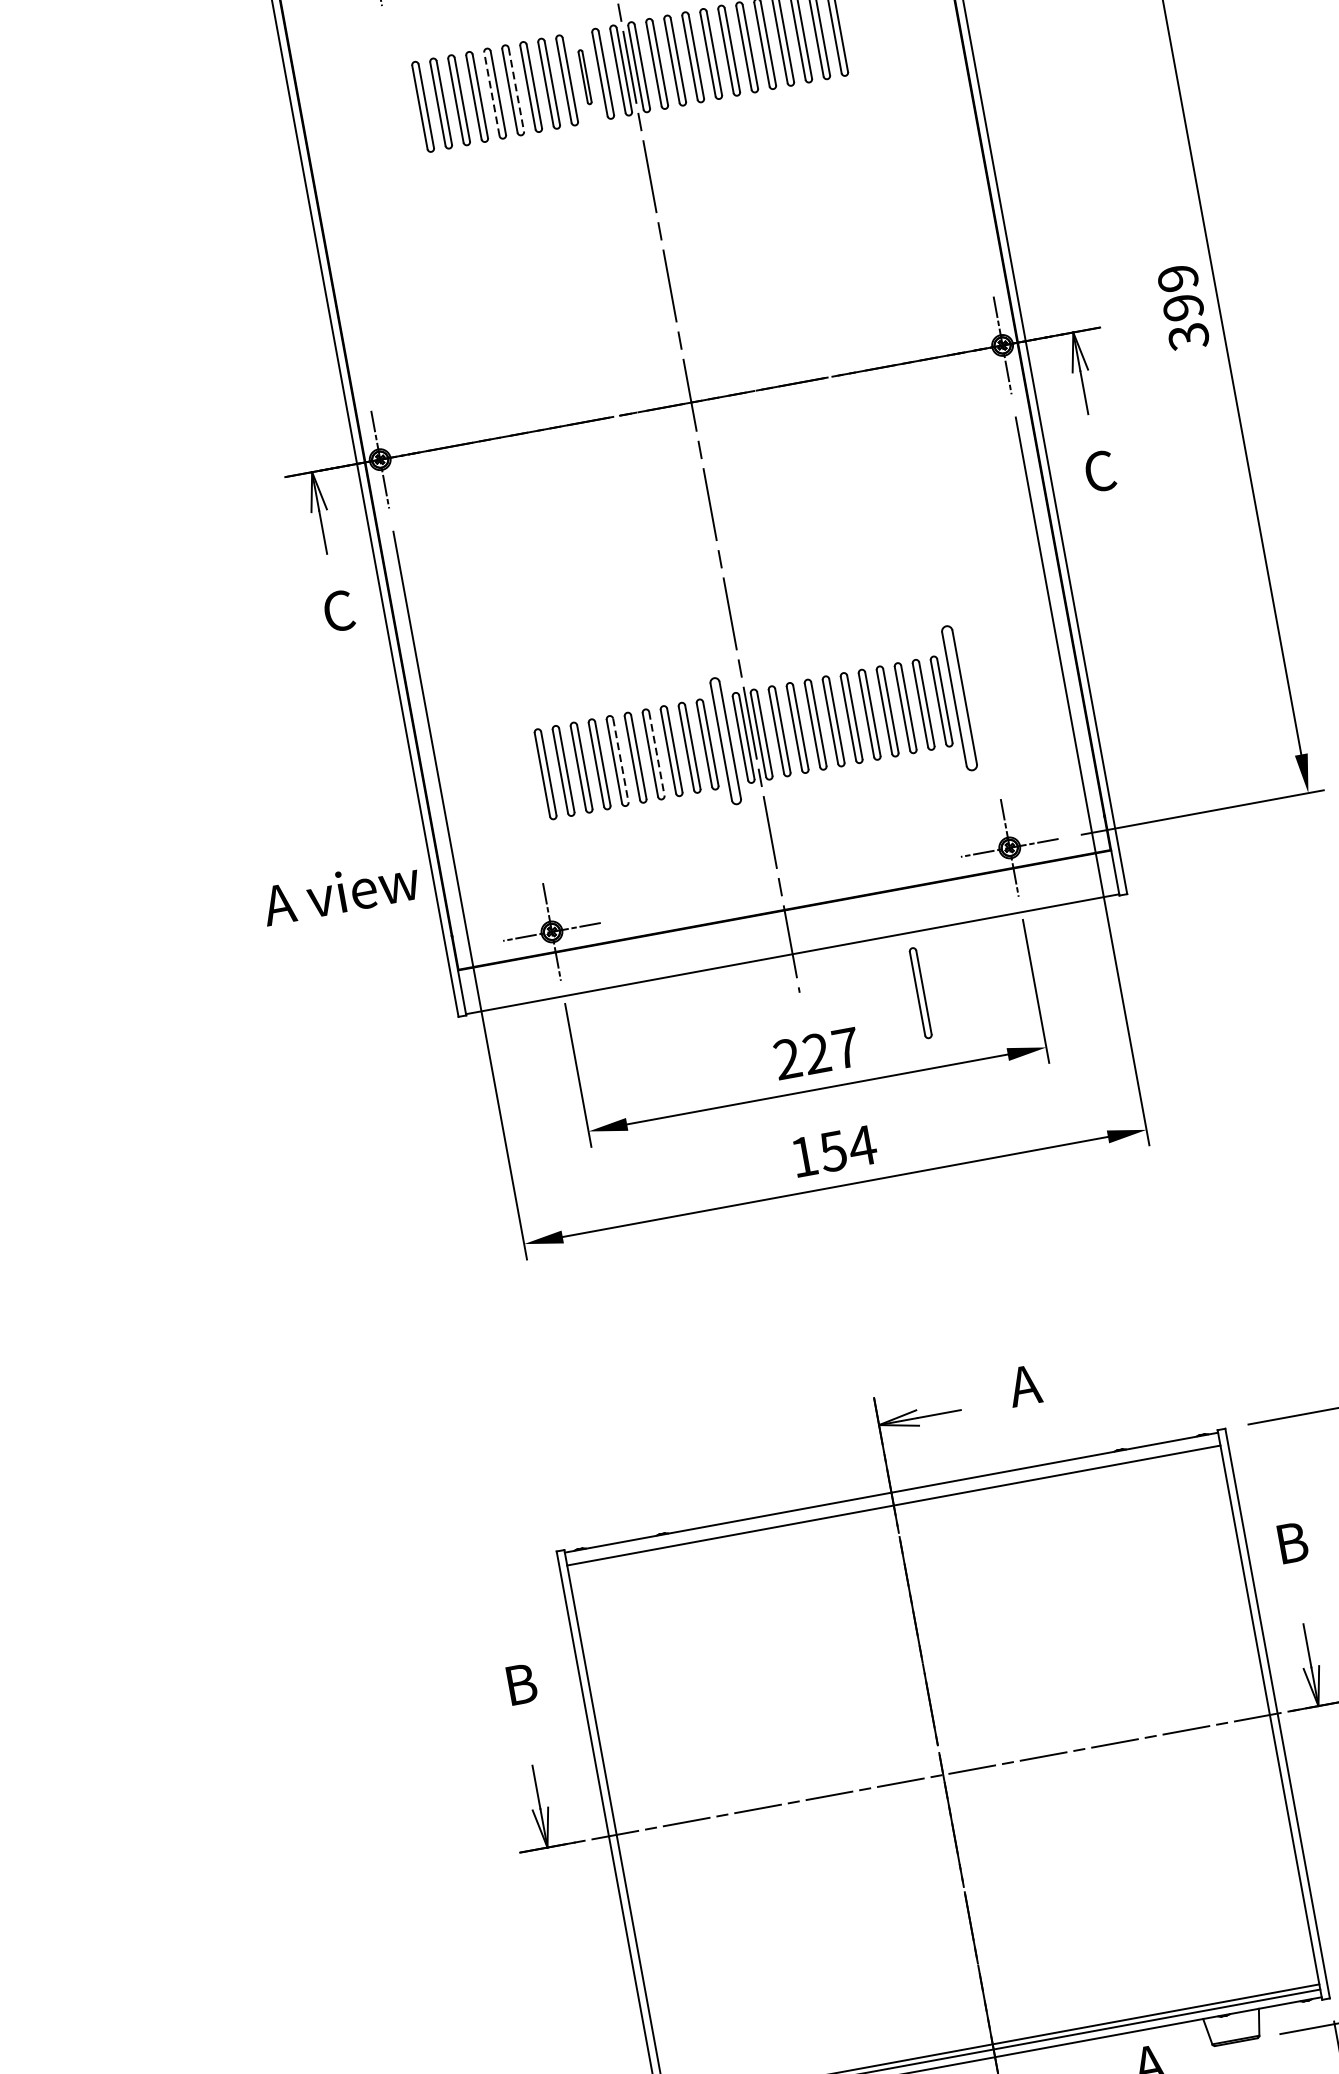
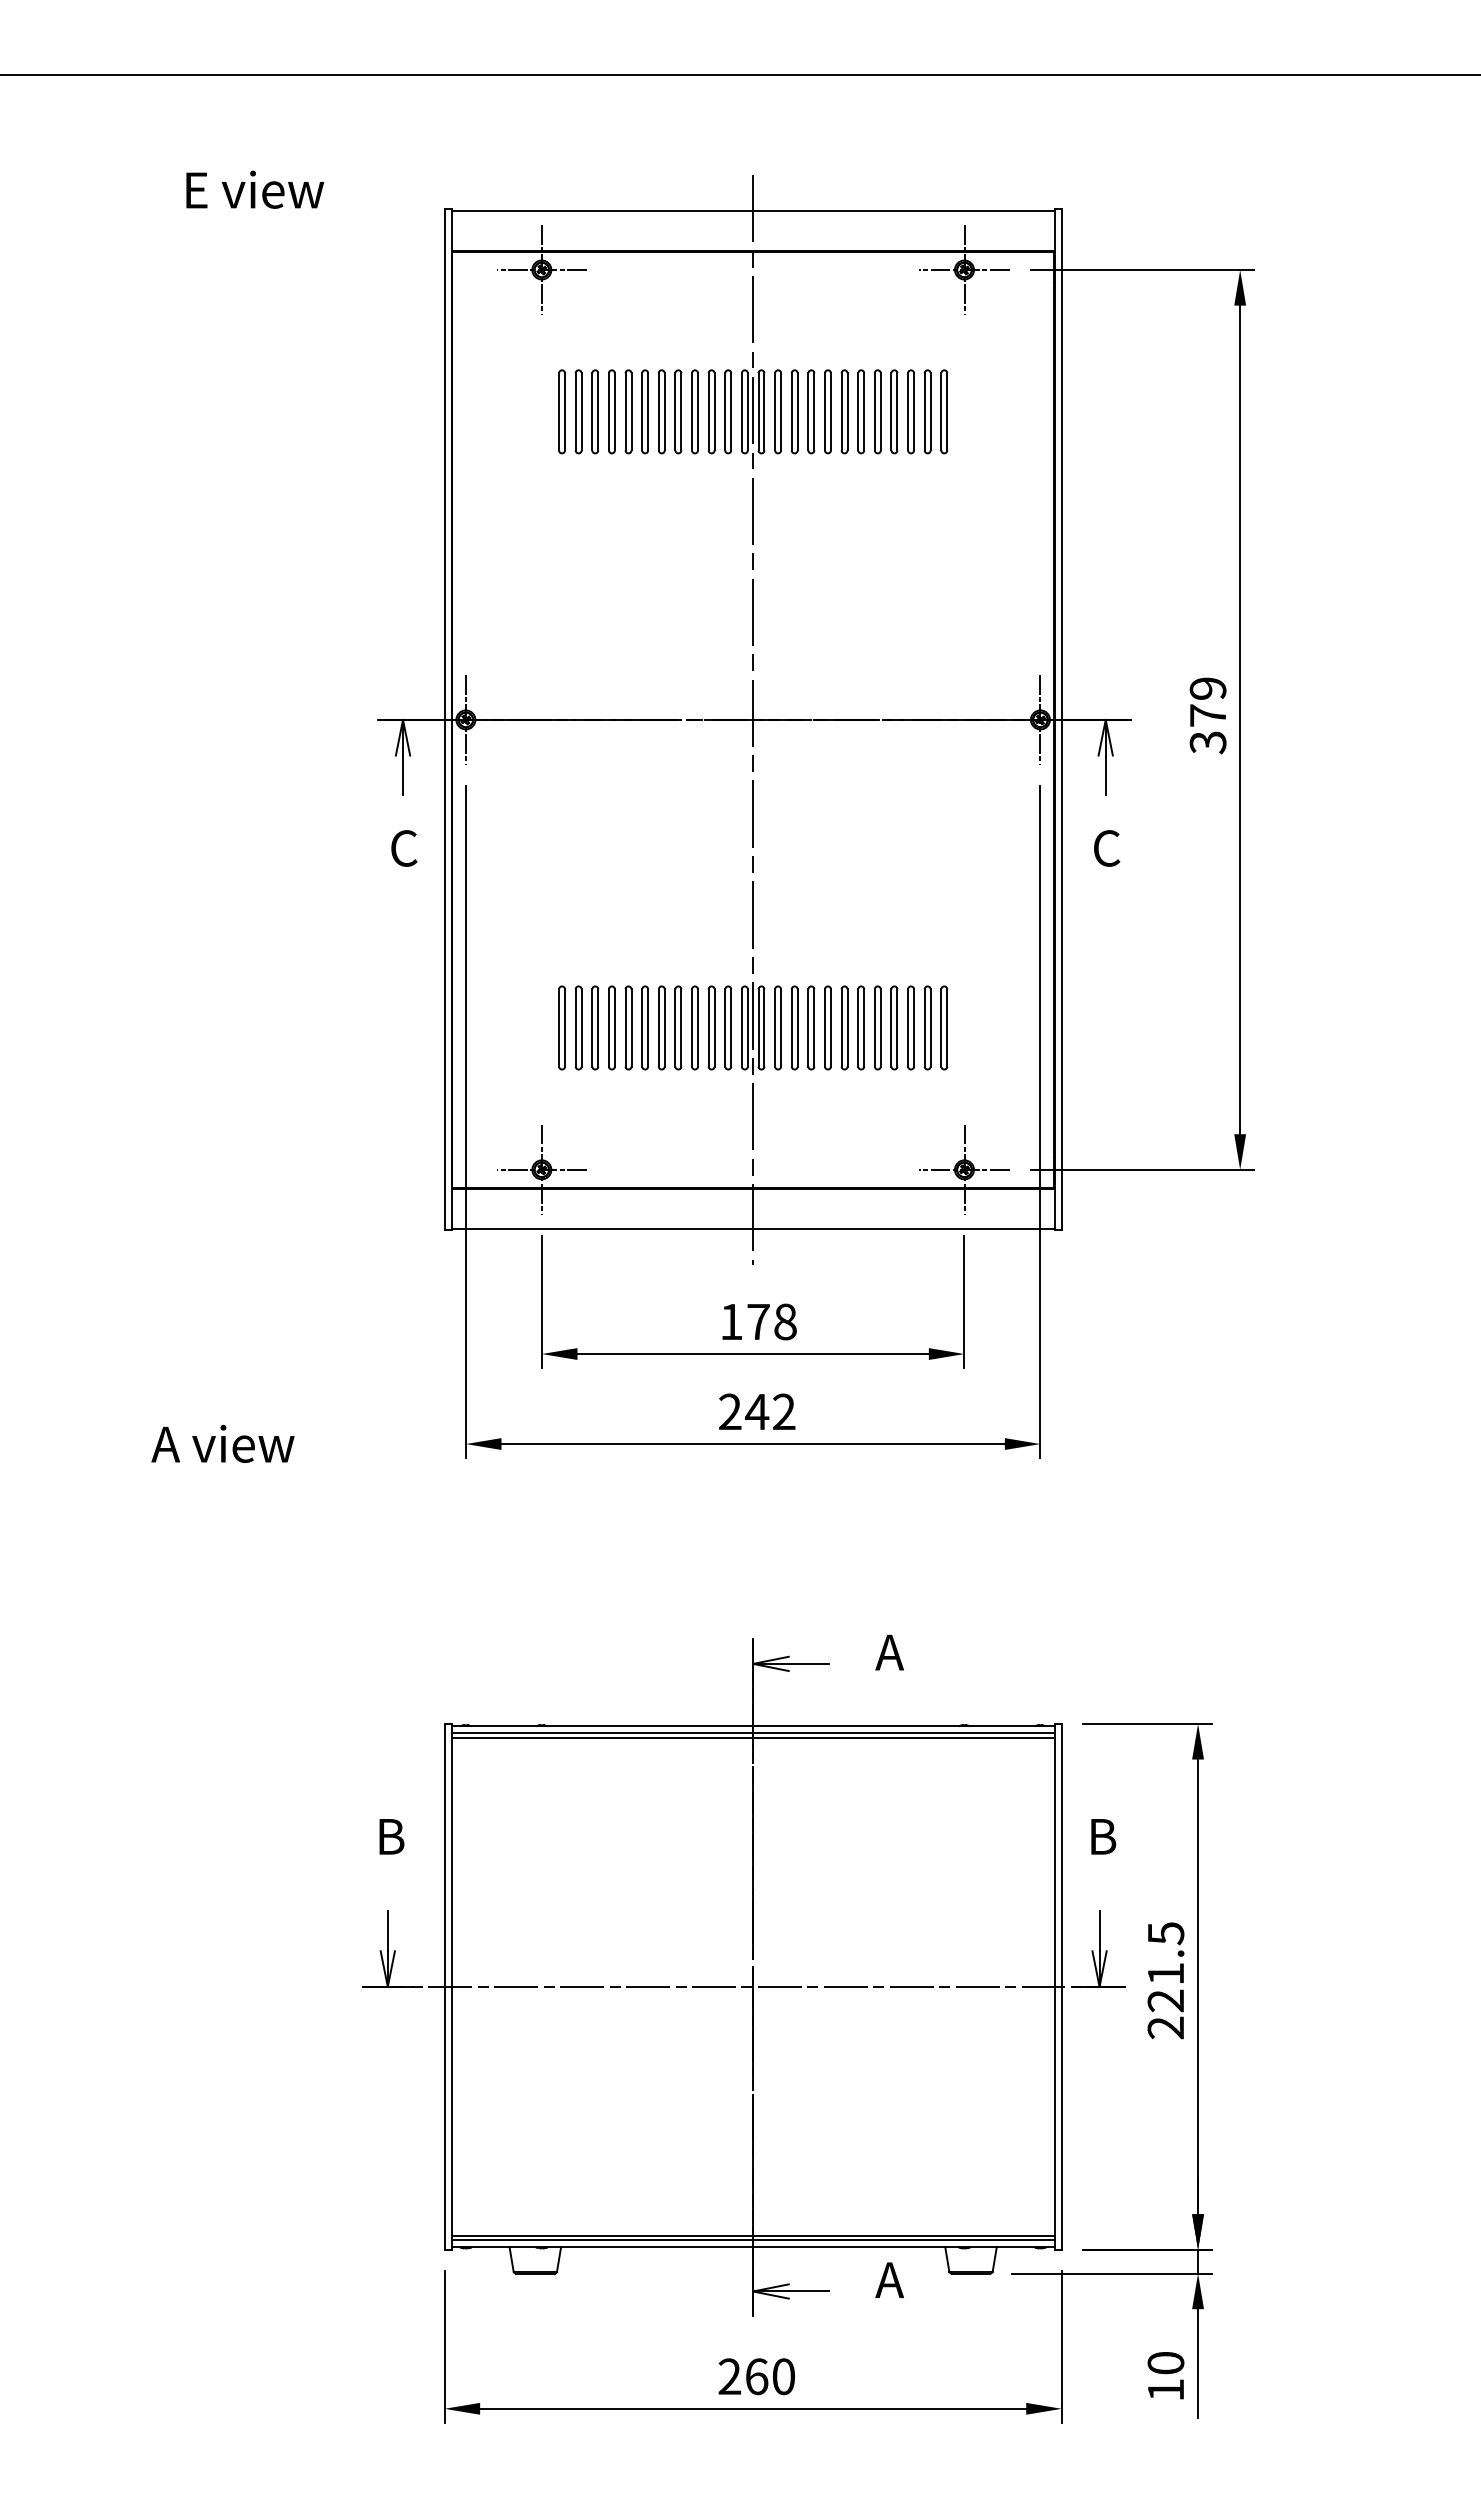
part: (584, 76) -> (711, 411), size x1.67
line: (516, 89) -> (648, 411), dashed -> solid
line: (491, 93) -> (625, 411), dashed -> solid
text: (1182, 307) -> (1207, 715), 399 -> 379
part: (959, 697) -> (944, 1027), size x0.62
part: (724, 740) -> (727, 1027), size x0.71
line: (656, 753) -> (664, 1027), dashed -> solid
line: (620, 759) -> (631, 1027), dashed -> solid
text: (340, 892) -> (222, 1443), moved
part: (919, 992) -> (860, 1284), removed
text: (816, 1053) -> (758, 1321), 227 -> 178
text: (833, 1150) -> (757, 1411), 154 -> 242
line: (892, 1500) -> (752, 1733), added

